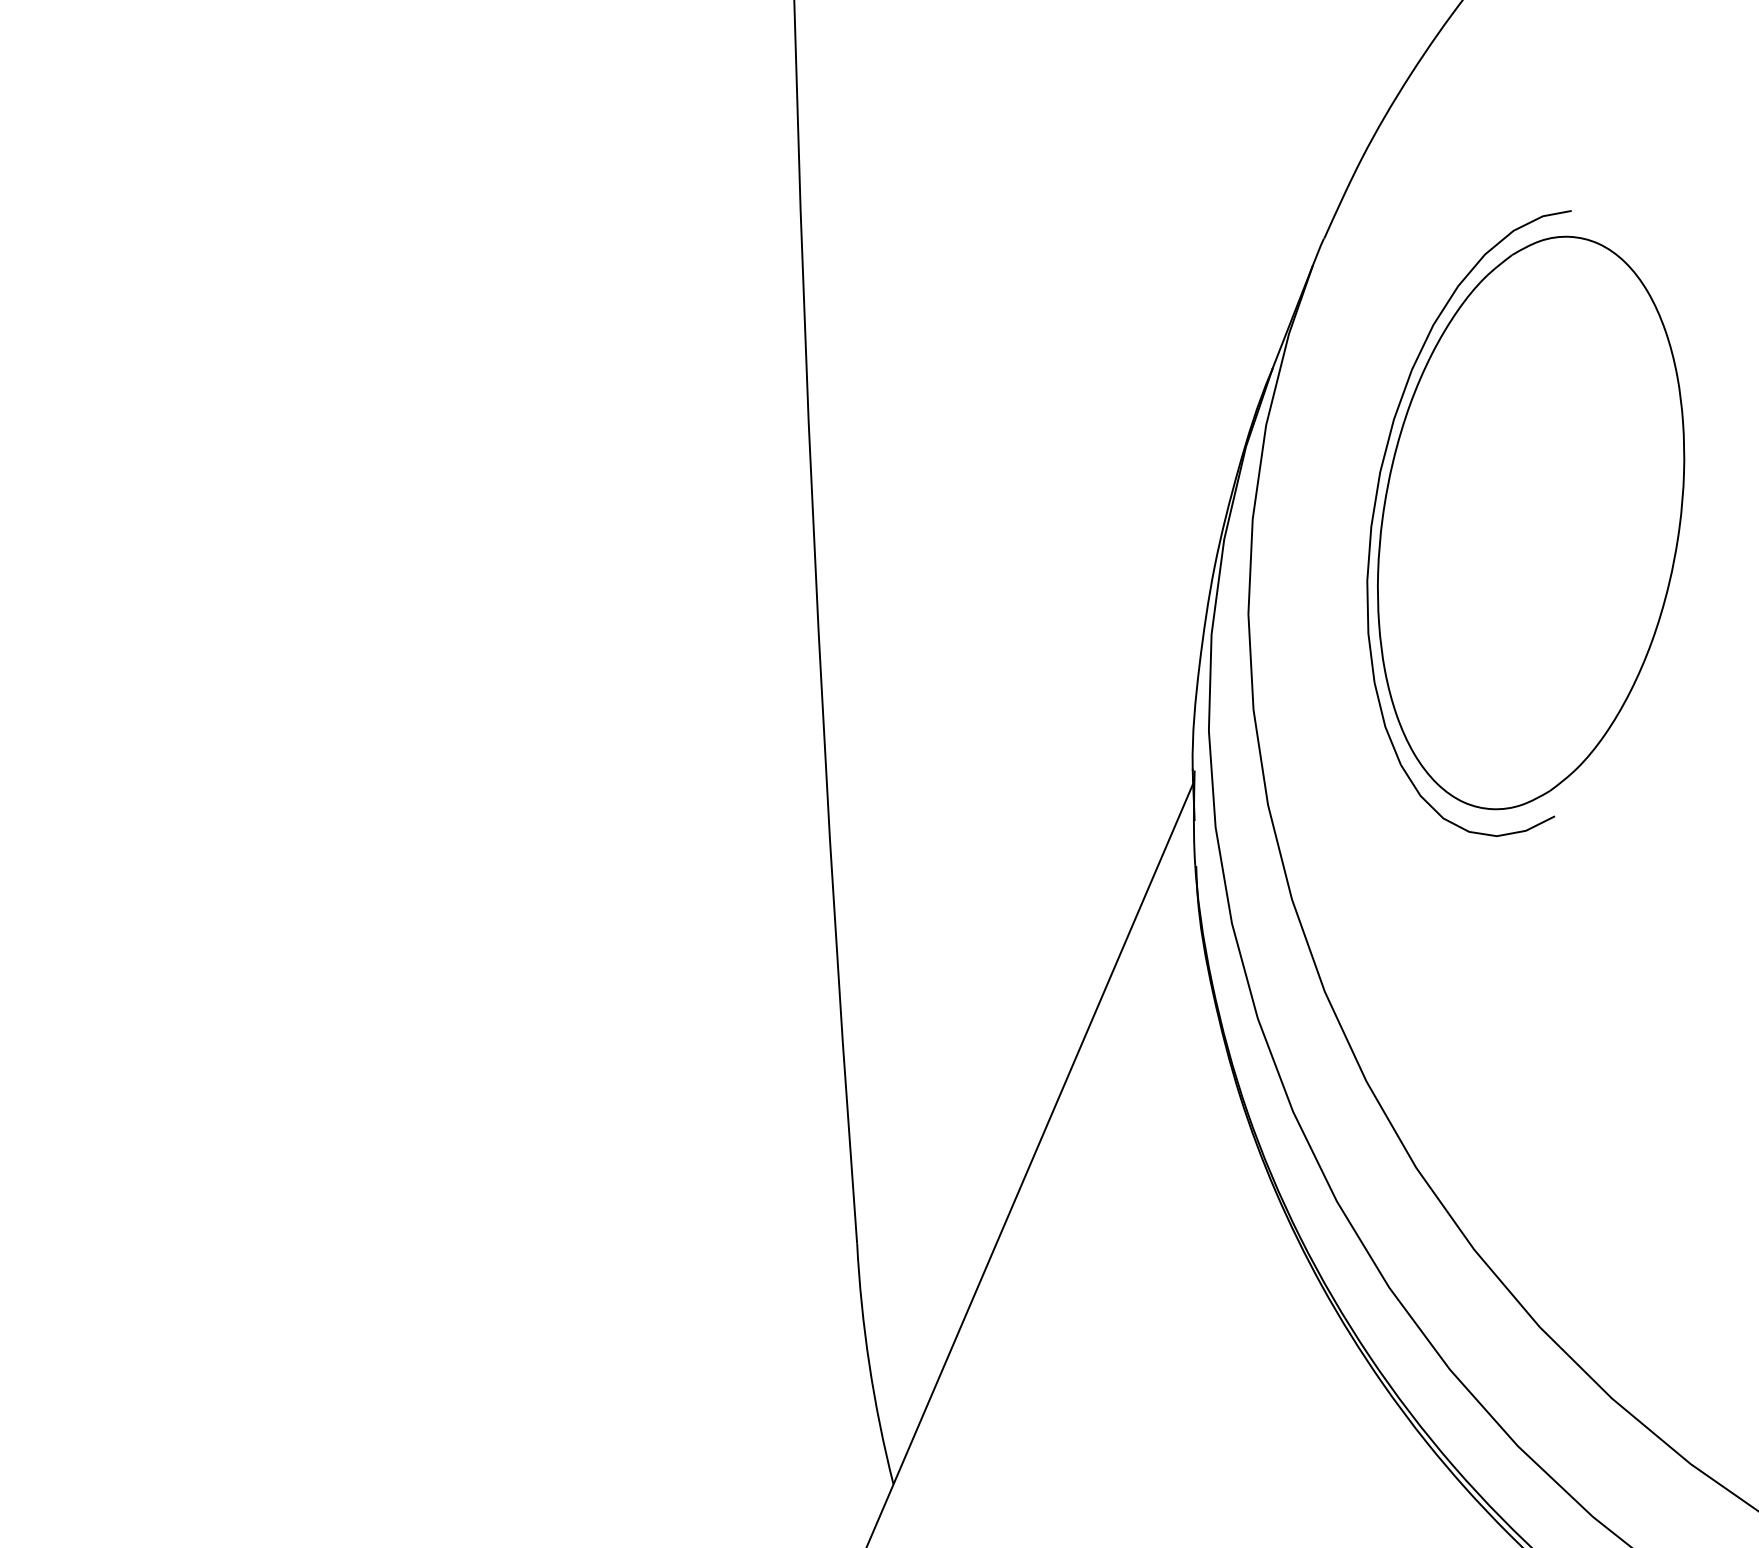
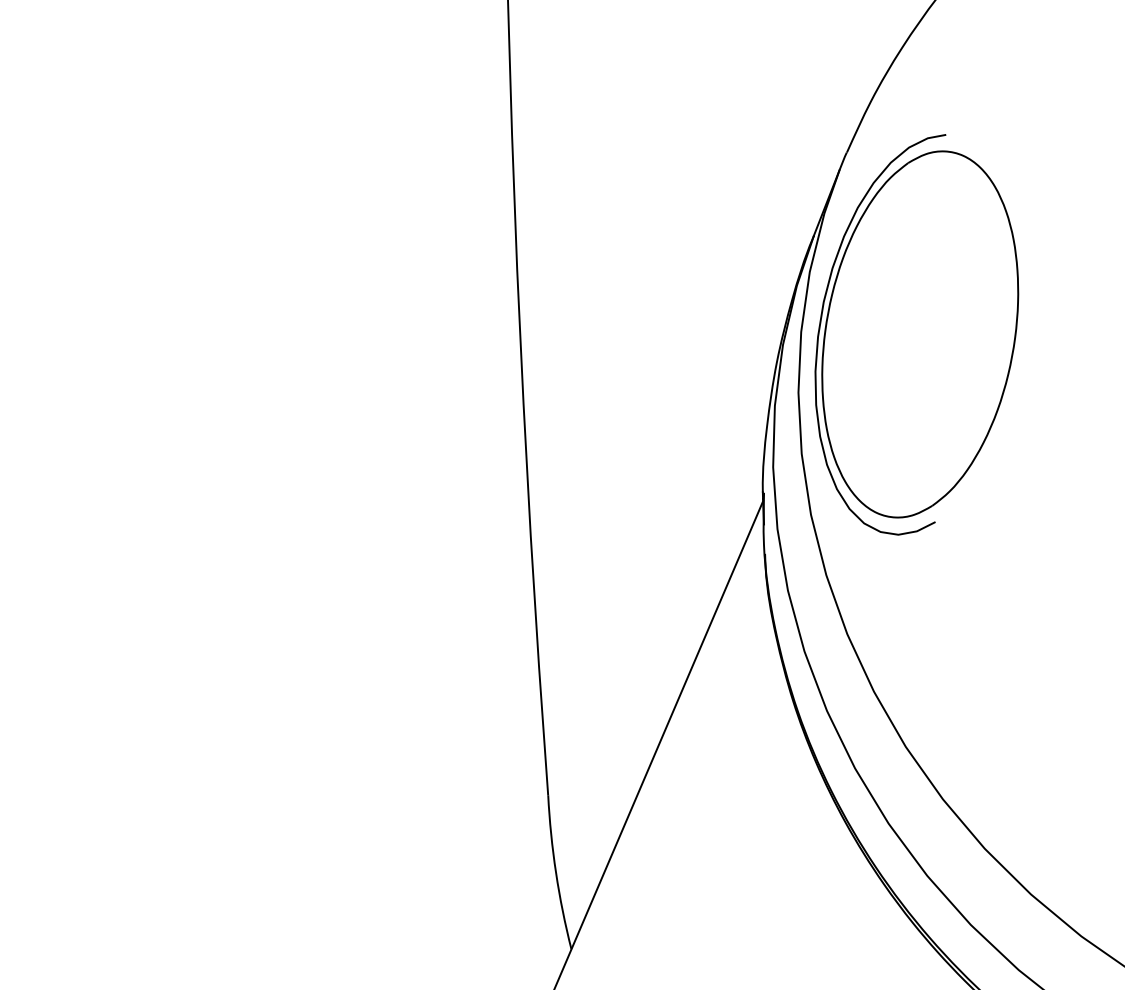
part: (1525, 523) -> (916, 334), moved

